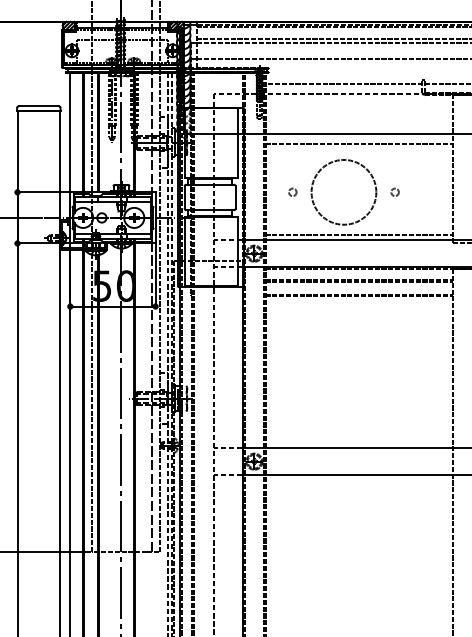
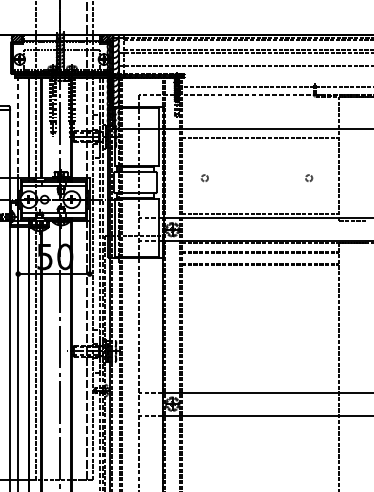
line: (69, 129) -> (17, 125), solid -> dashed
circle: (394, 191) -> (308, 177), moved
circle: (343, 192) -> (247, 178), removed

